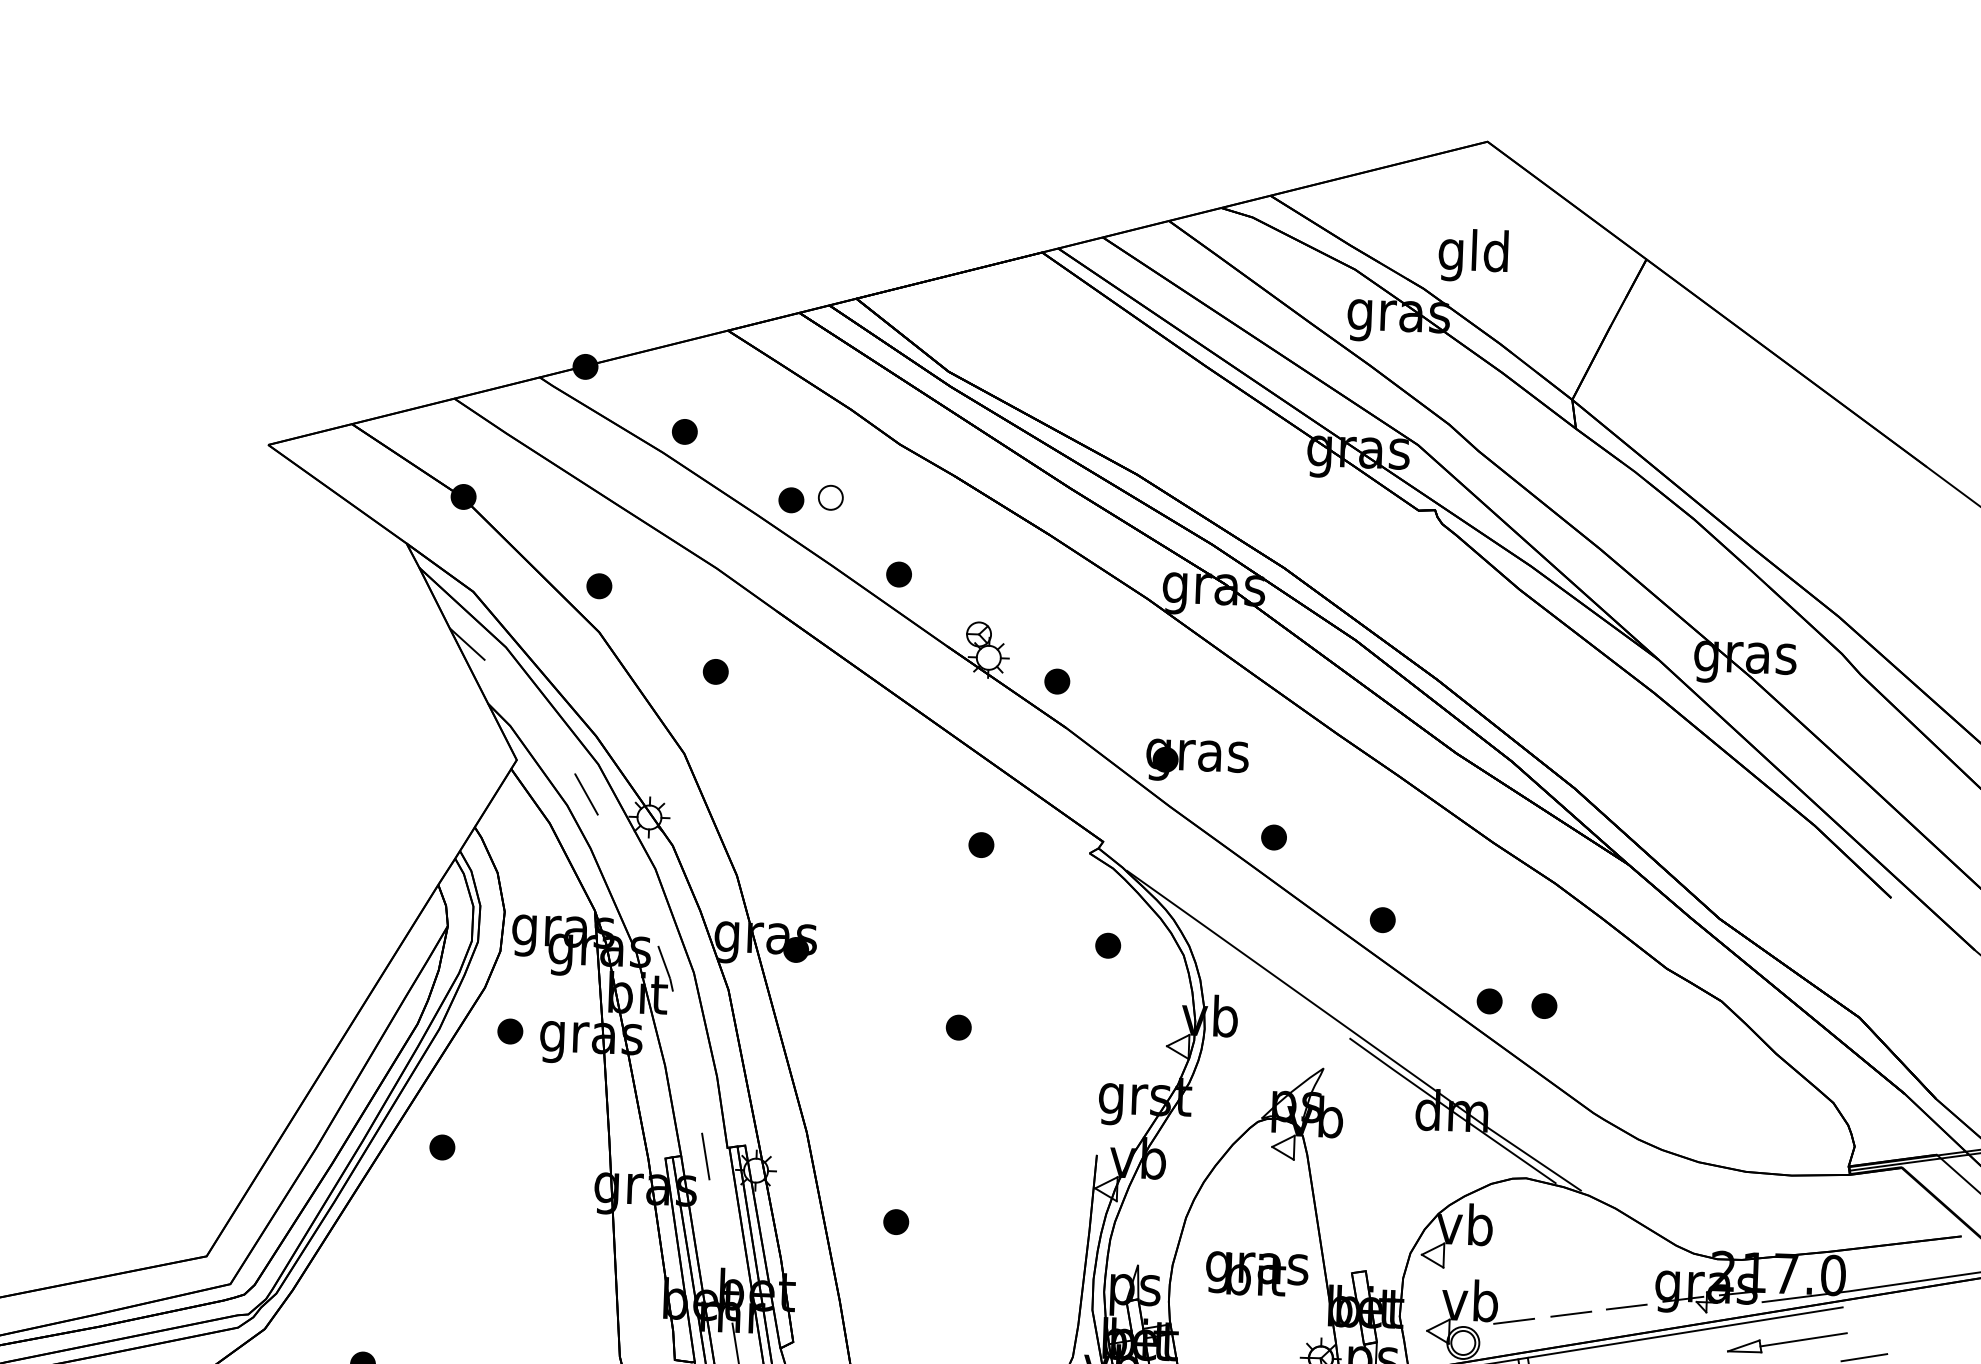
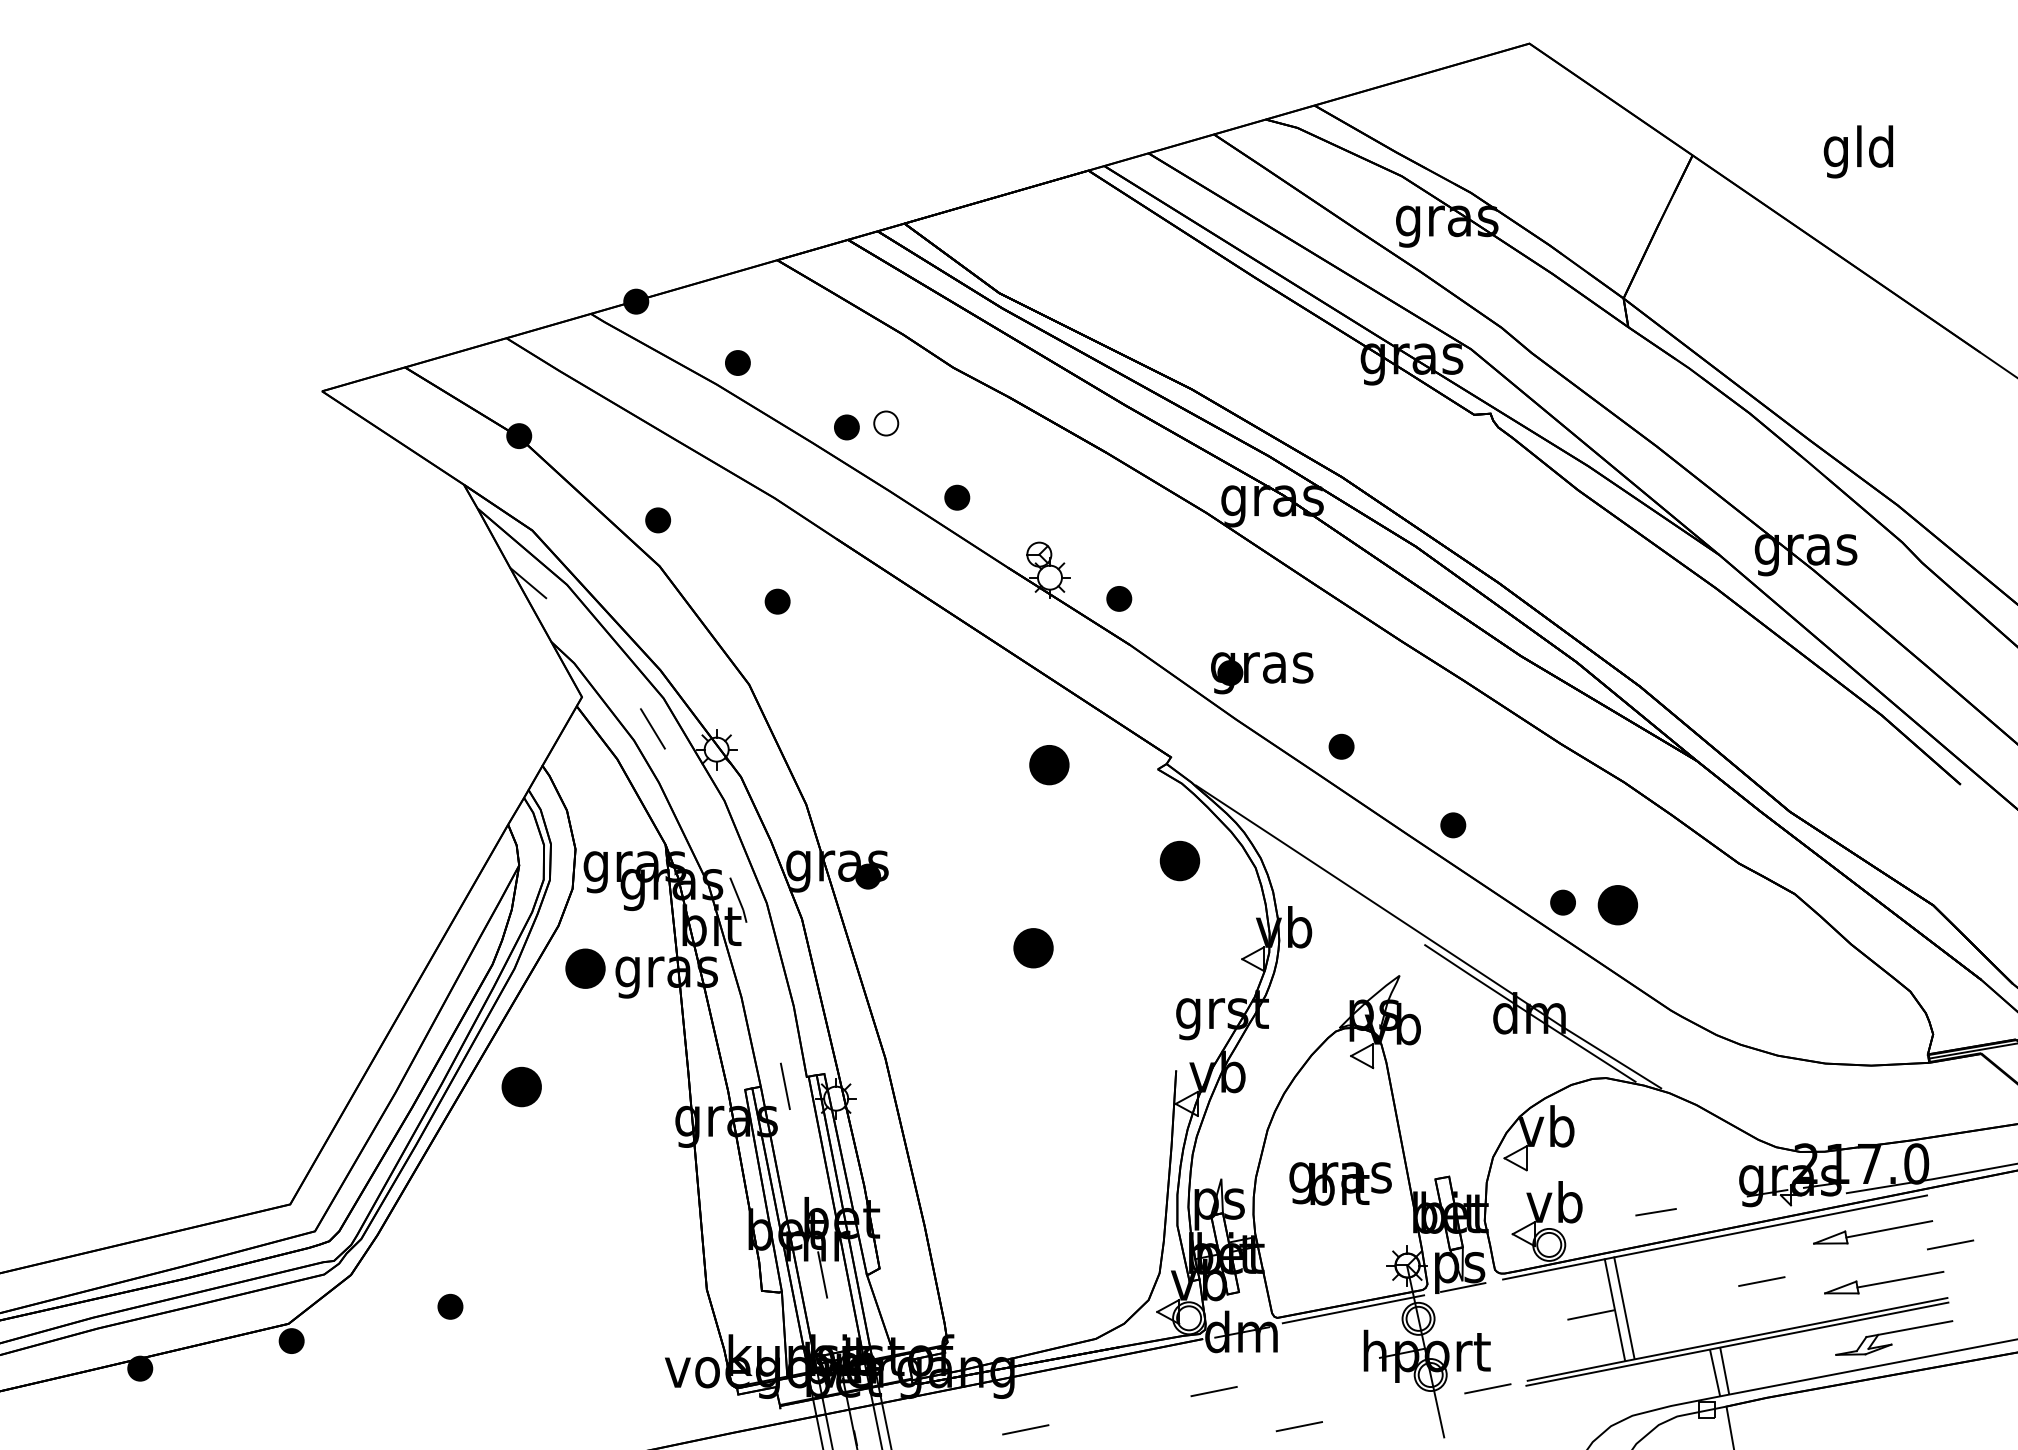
text: (1472, 255) -> (1857, 151), moved
part: (981, 844) -> (1049, 764), size x1.6
part: (1107, 945) -> (1179, 860), size x1.6
part: (1543, 1006) -> (1617, 905), size x1.6
part: (958, 1027) -> (1033, 948), size x1.6
part: (510, 1031) -> (585, 968), size x1.6
part: (442, 1146) -> (521, 1086), size x1.6
part: (895, 1221) -> (977, 1144), removed
line: (1627, 1306) -> (1711, 1202), removed
line: (1514, 1321) -> (1599, 1221), removed

